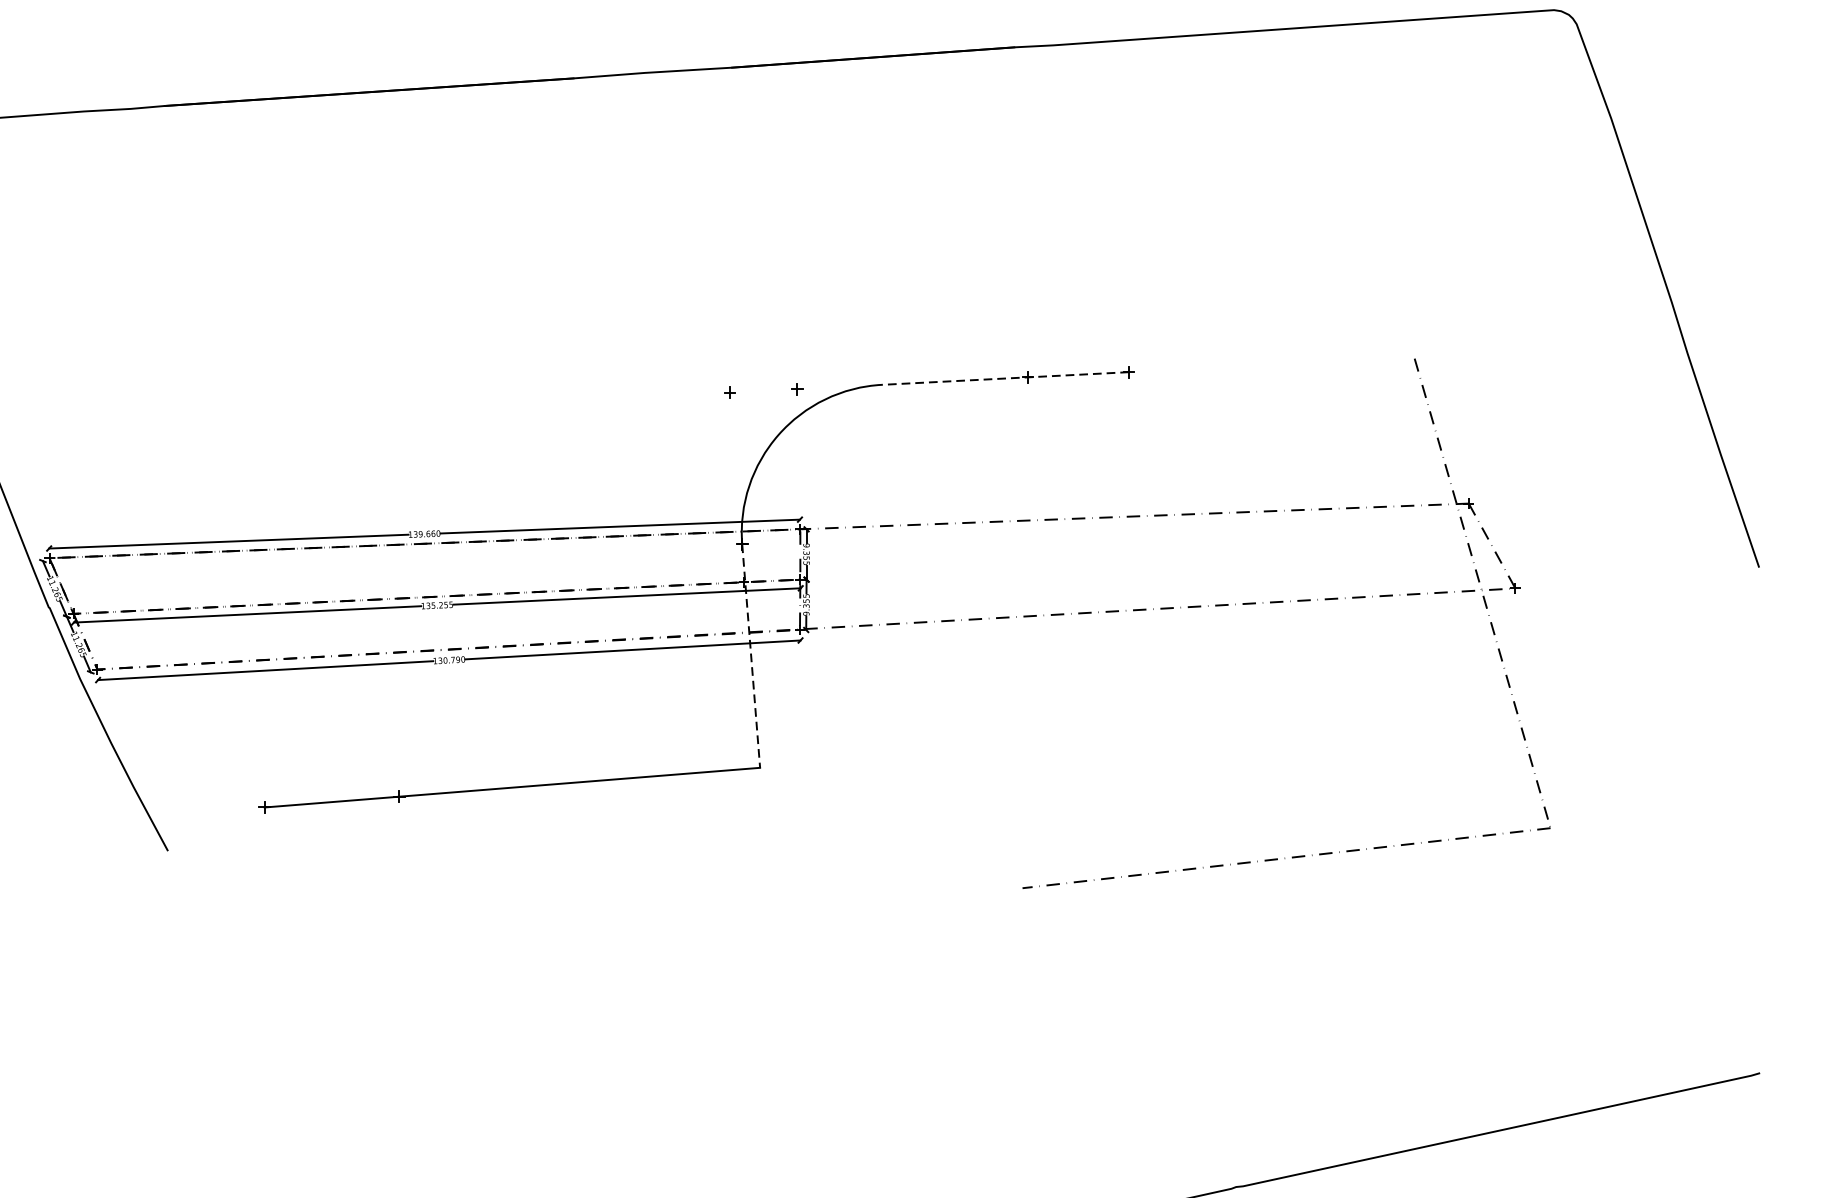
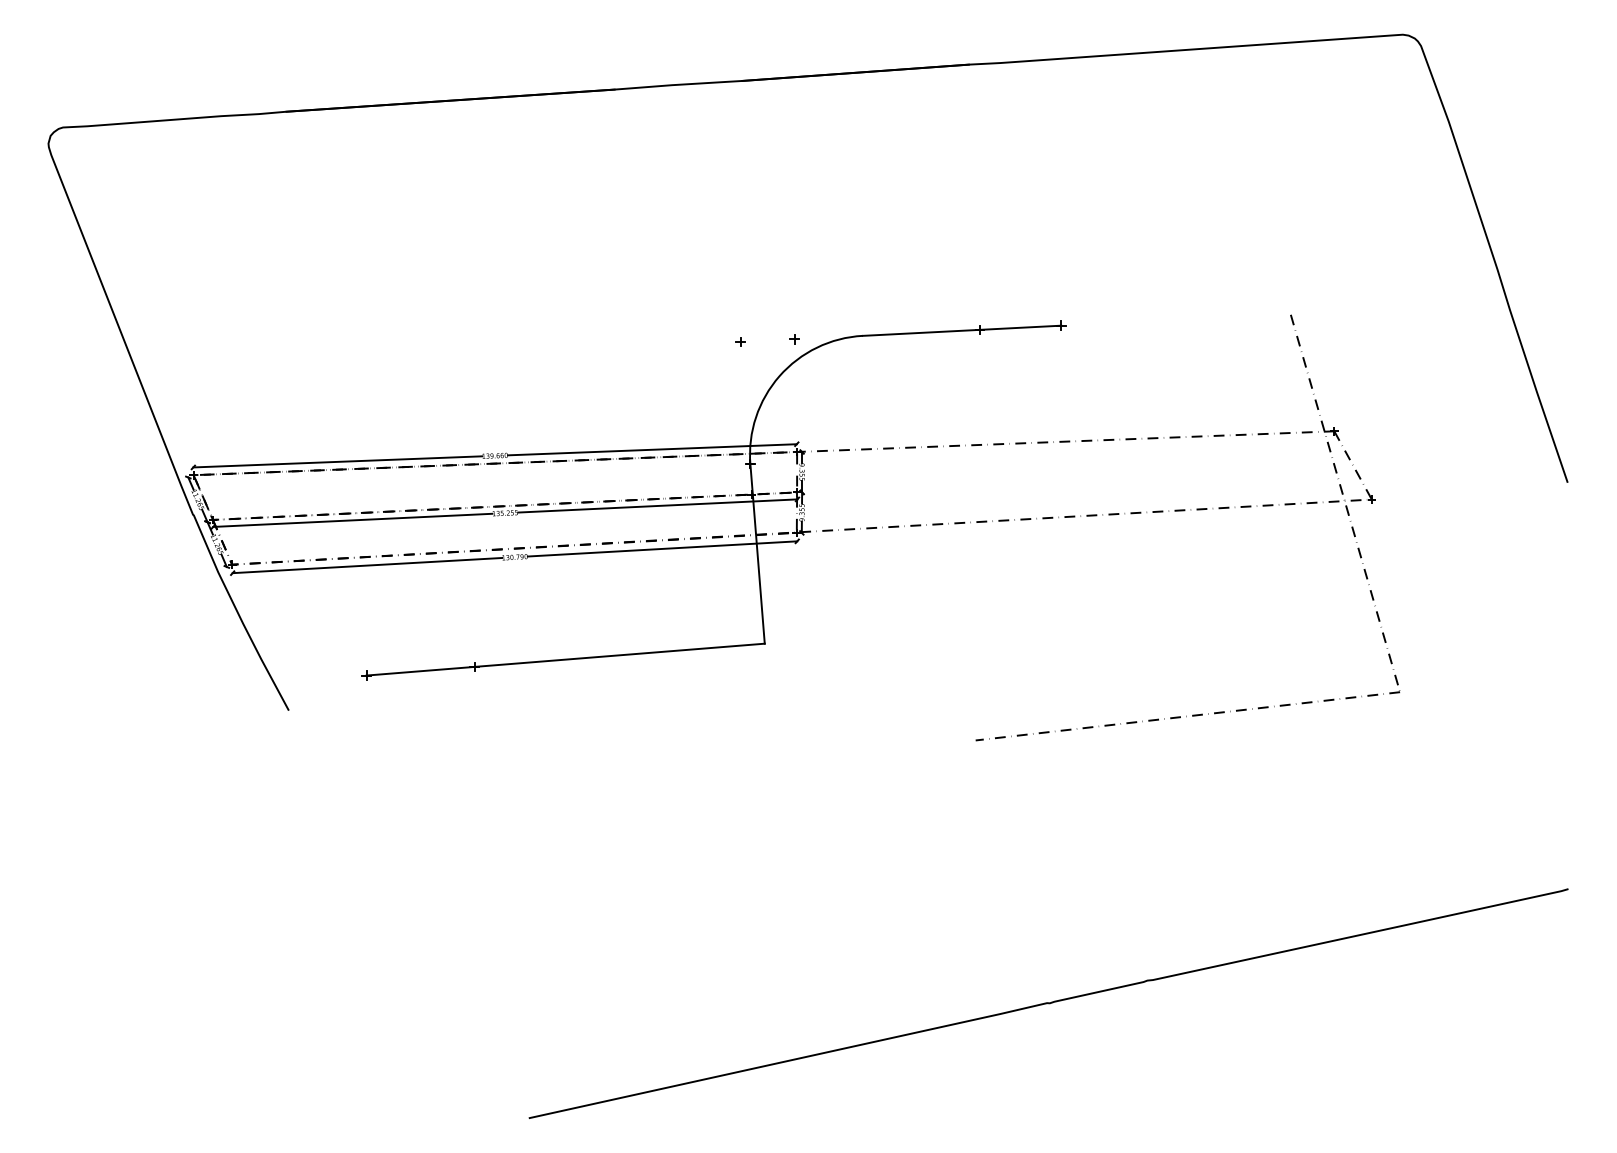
line: (1004, 378) -> (961, 330), dashed -> solid
line: (751, 656) -> (757, 554), dashed -> solid

